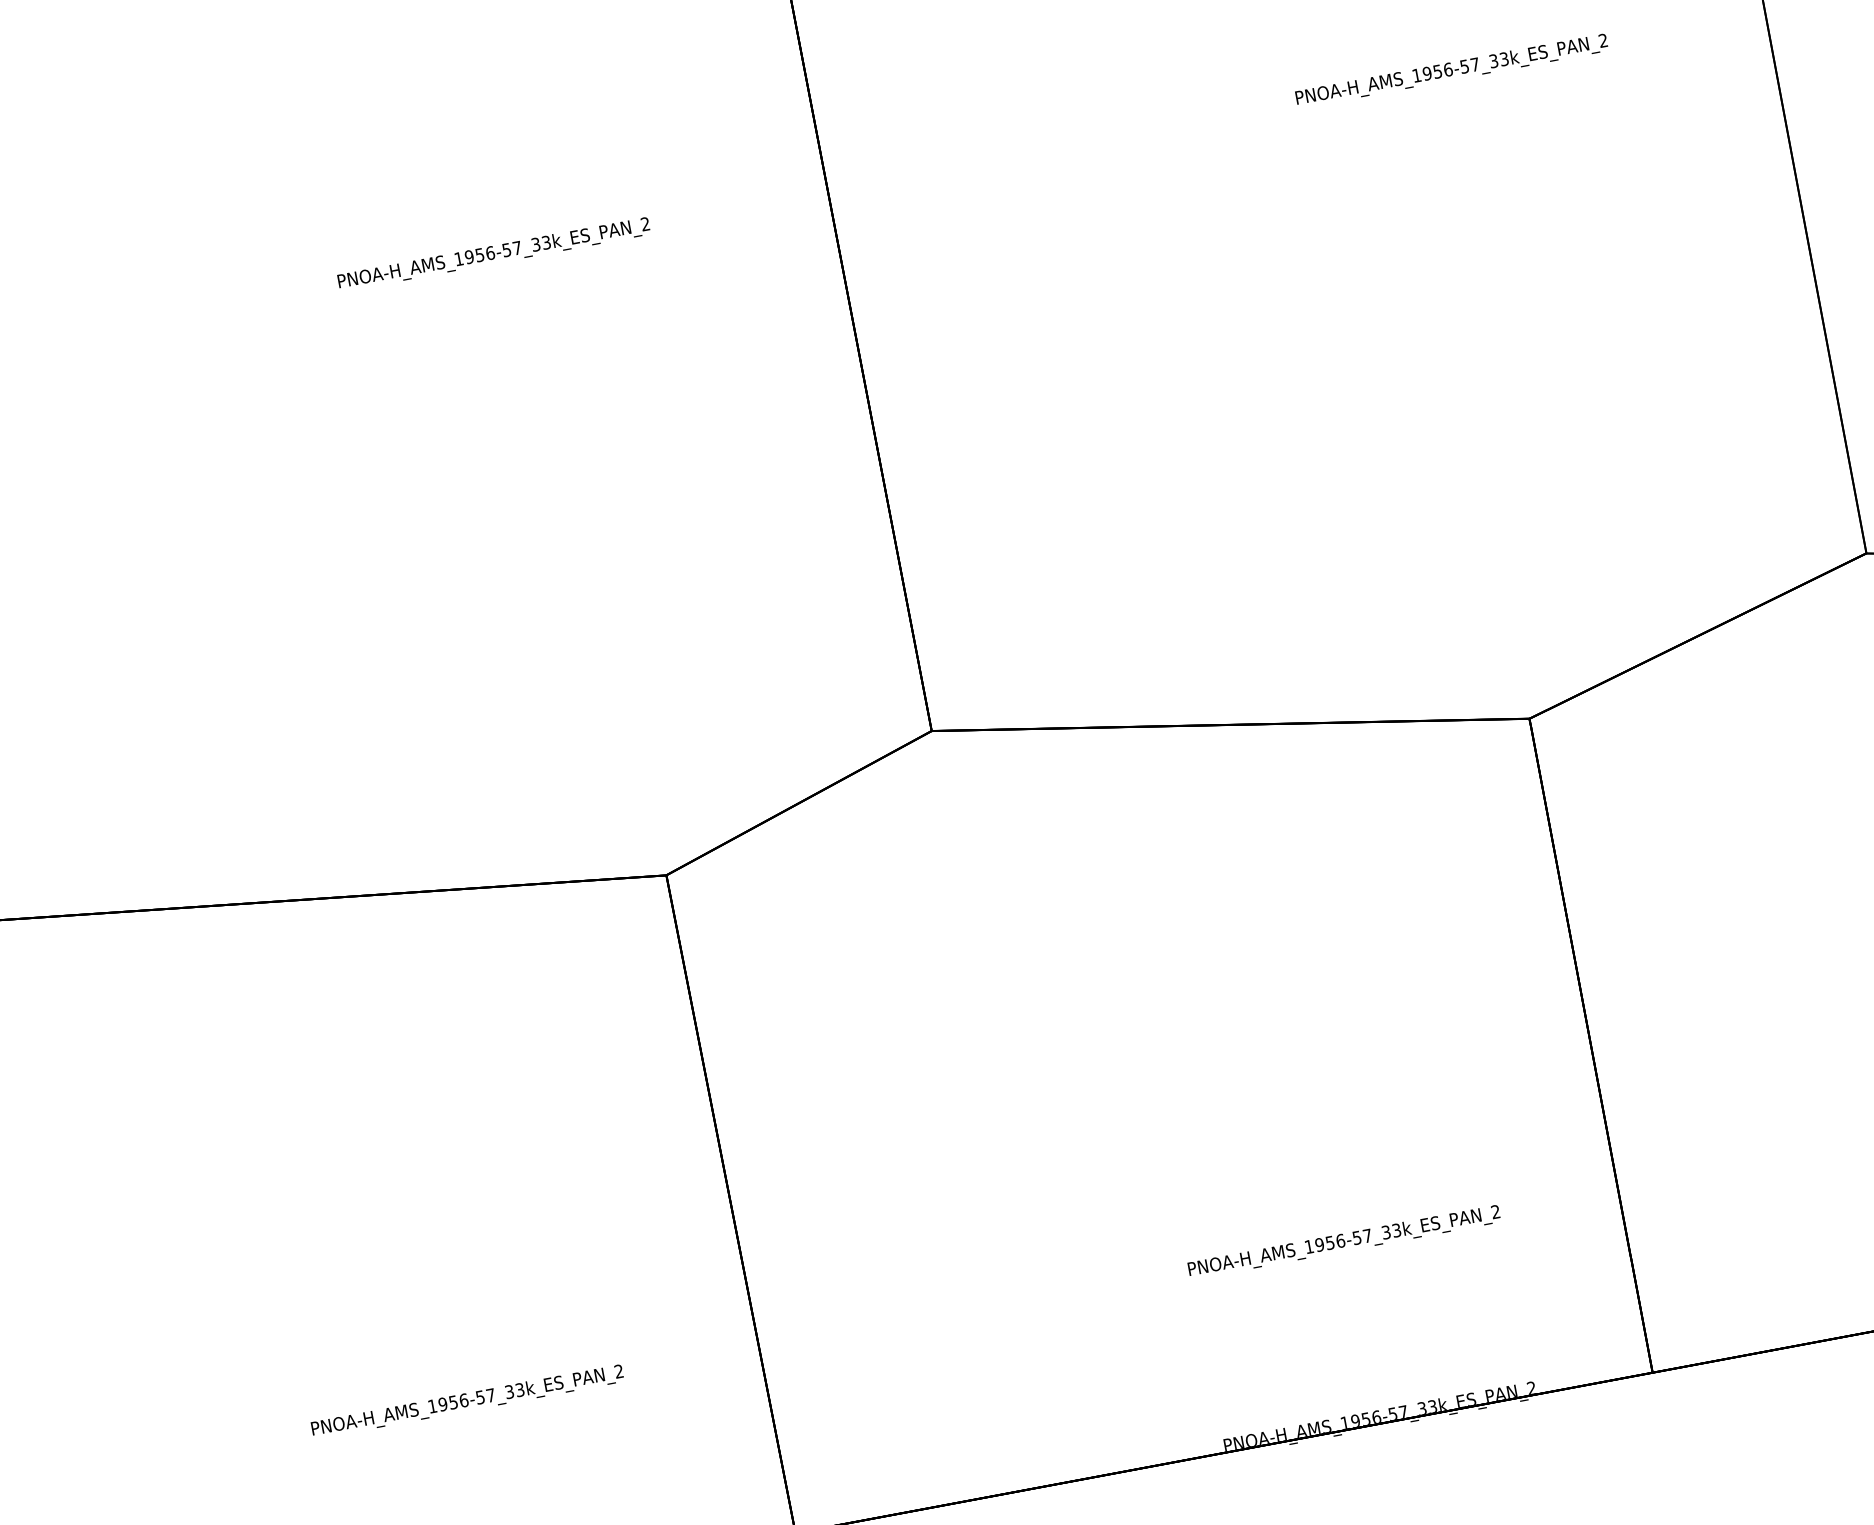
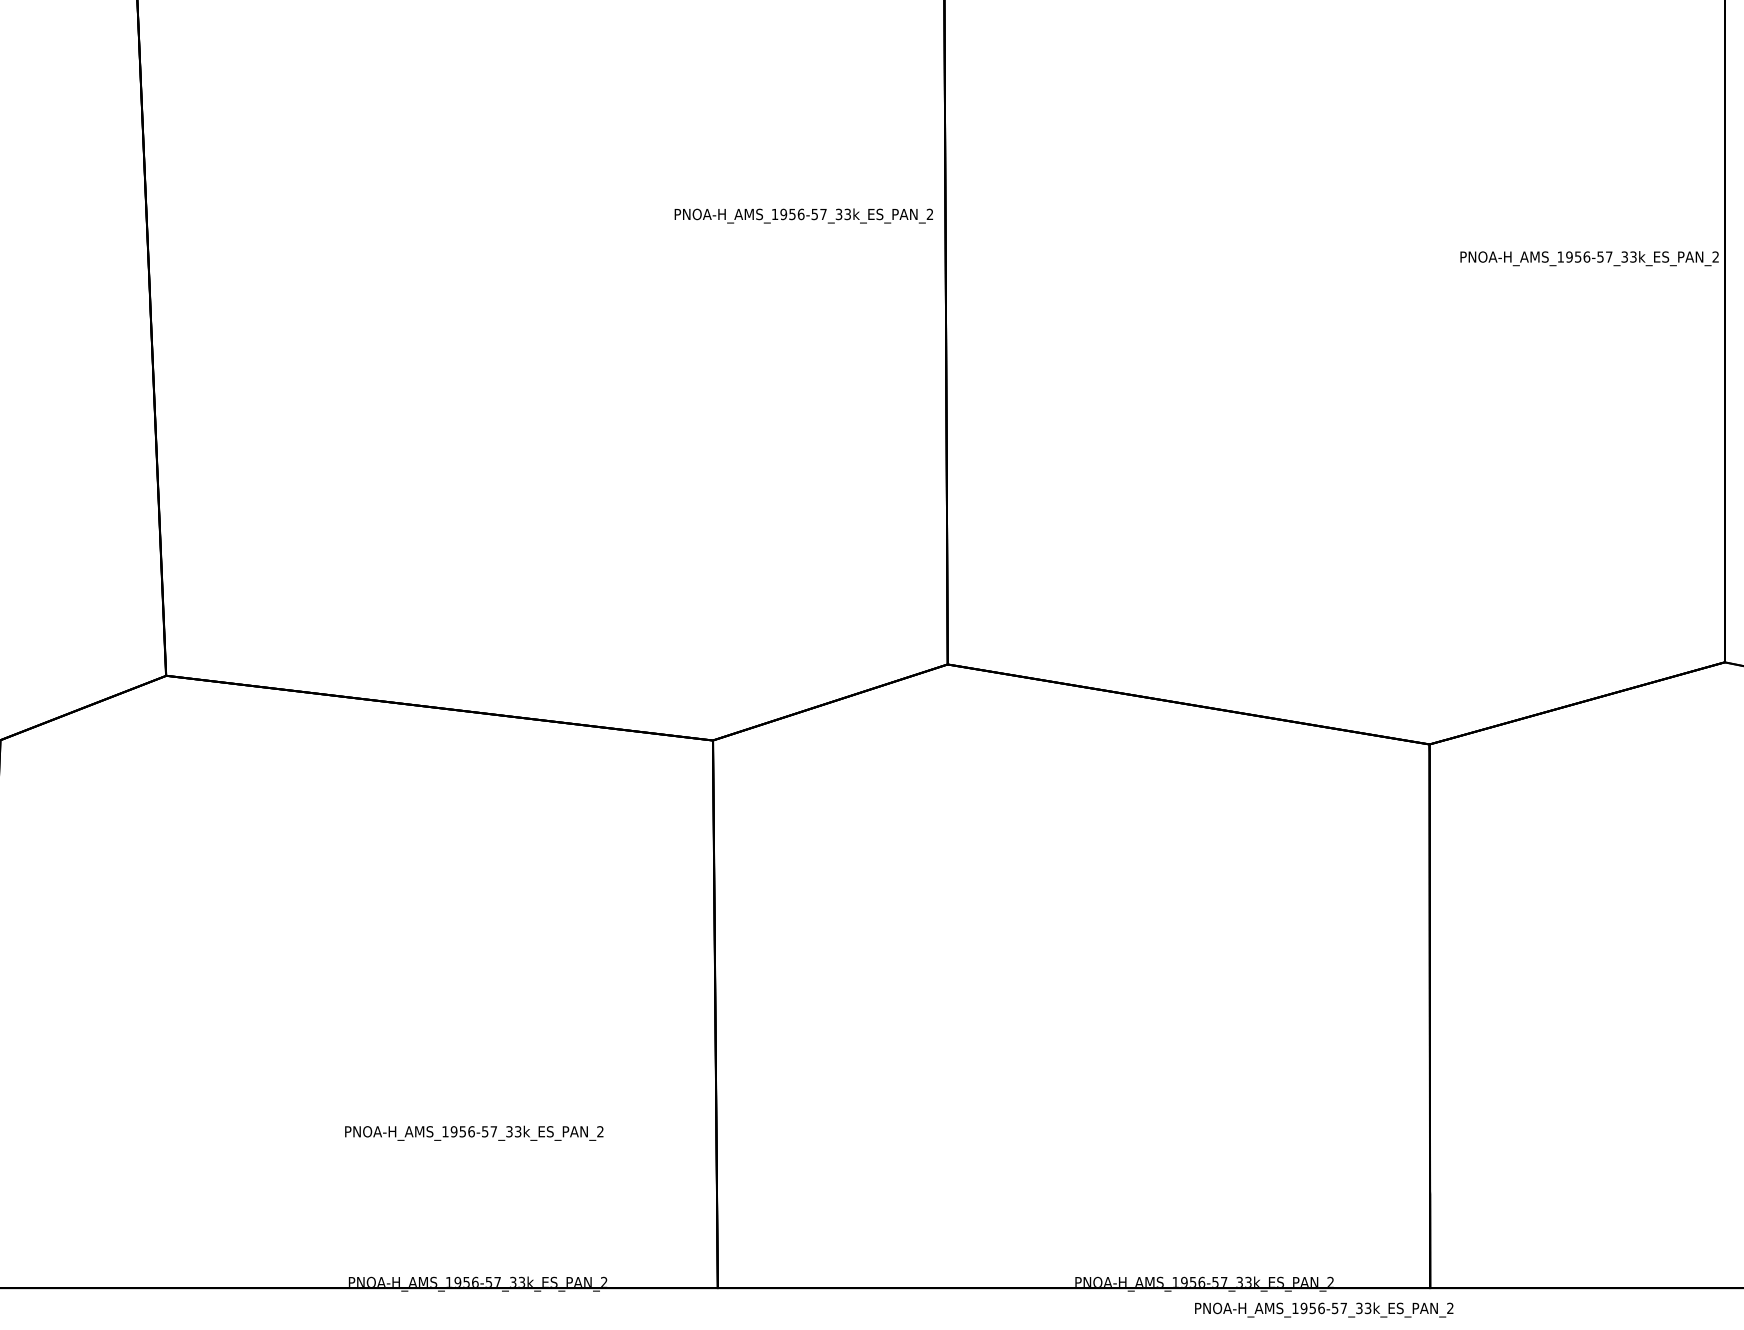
text: (1451, 70) -> (1589, 258), moved
text: (493, 253) -> (803, 215), moved
text: (1344, 1241) -> (1324, 1309), moved

